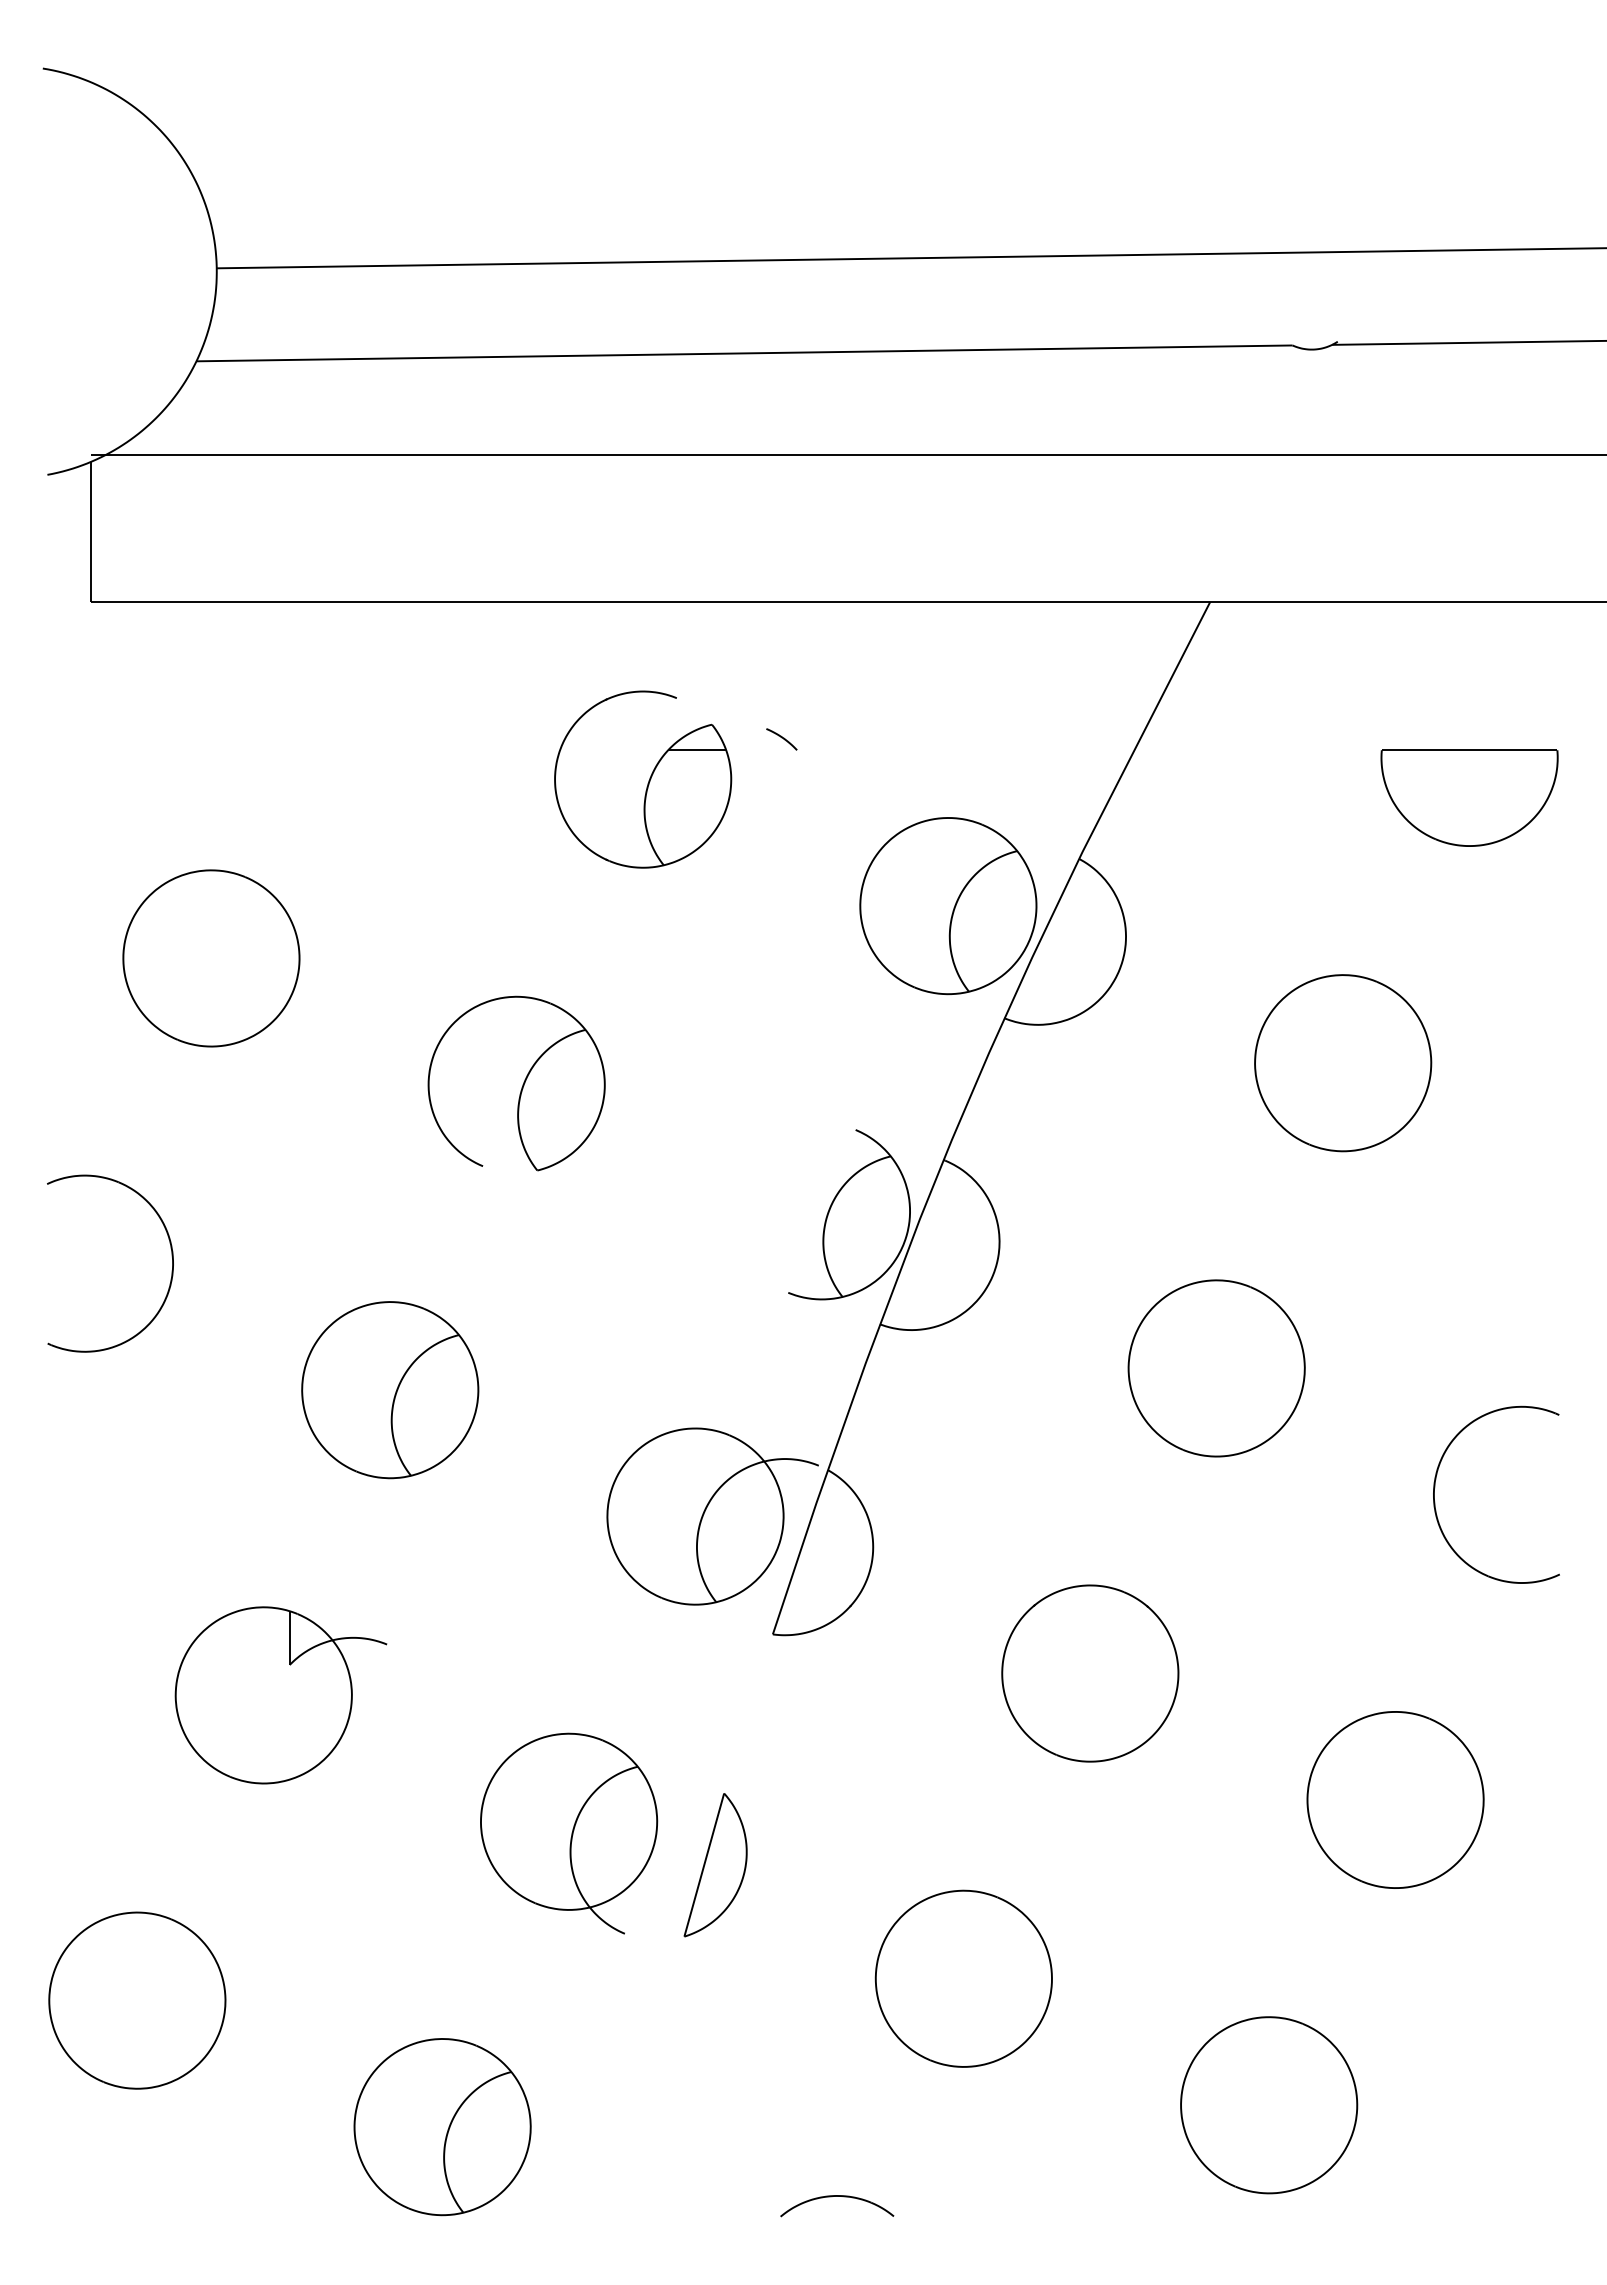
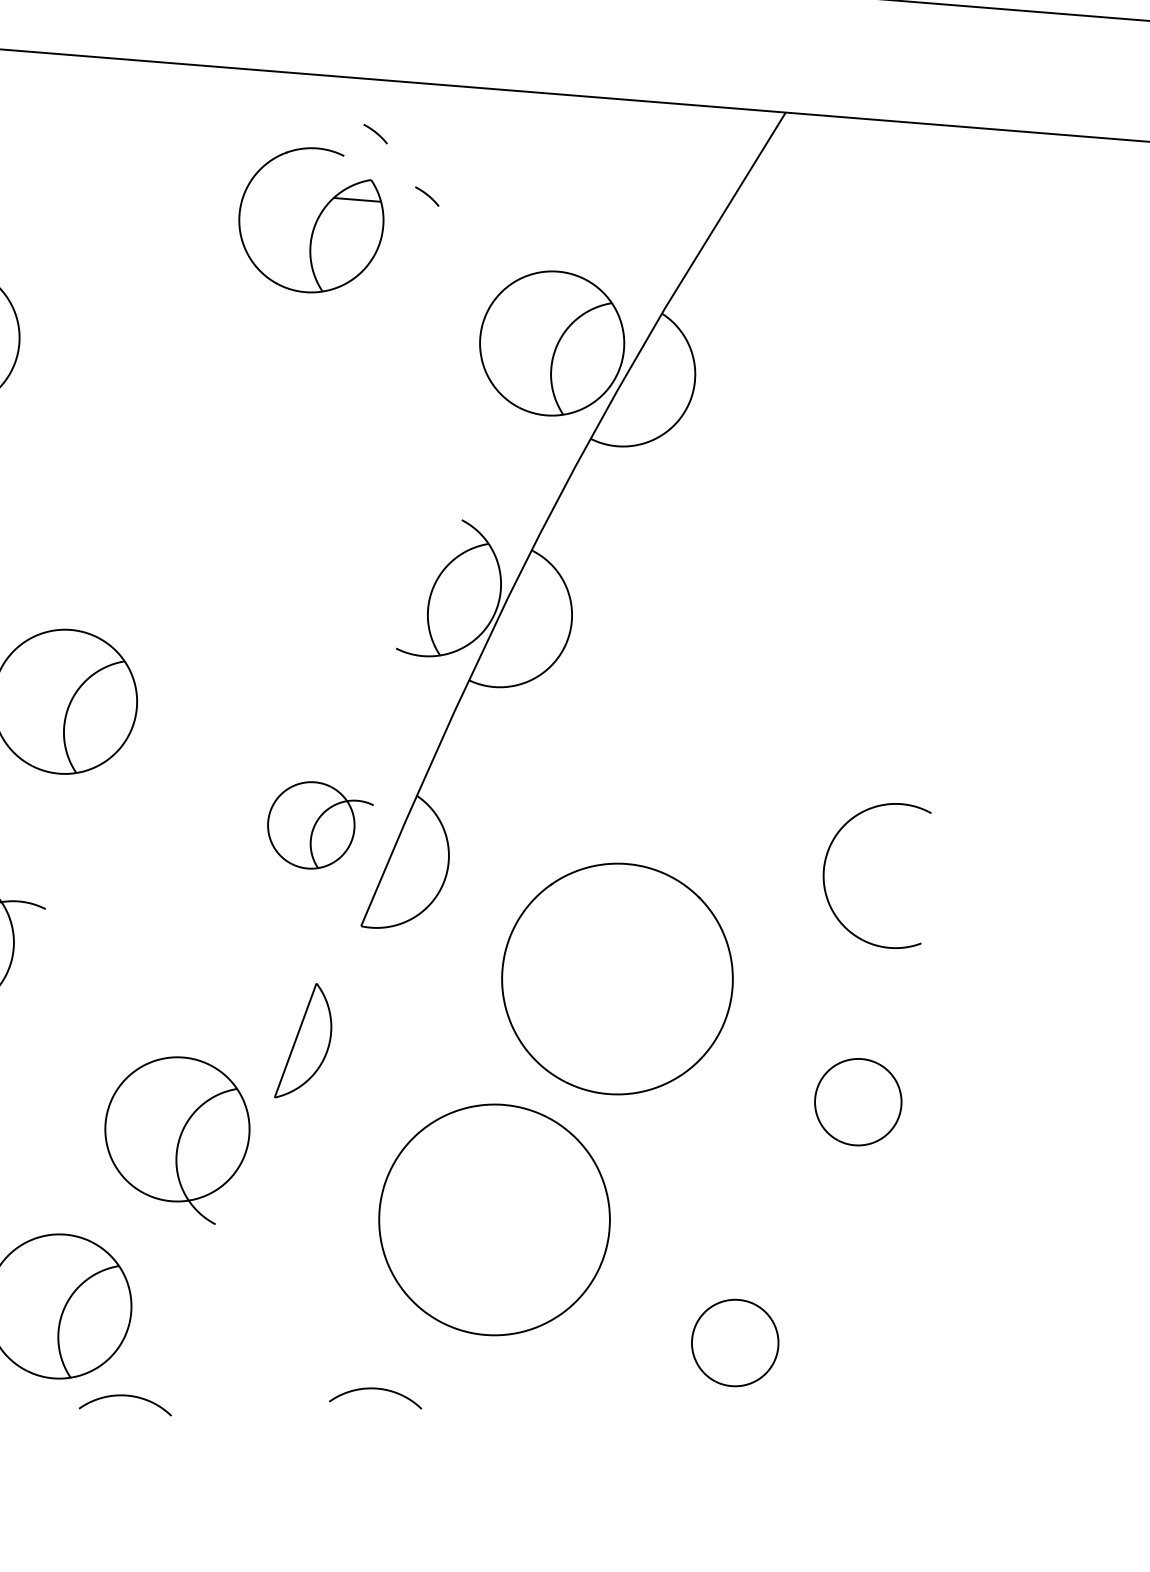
curve: (712, 667) -> (375, 133), added
part: (1469, 797) -> (984, 289), removed
part: (1343, 1063) -> (864, 497), removed
part: (522, 1084) -> (192, 461), removed
part: (1216, 1368) -> (740, 738), removed
part: (1435, 1487) -> (825, 864), moved
part: (712, 1516) -> (319, 826), size x0.6
part: (1090, 1673) -> (617, 978), size x1.6
part: (1395, 1799) -> (858, 1101), size x0.6
part: (569, 1833) -> (177, 1138), moved
part: (715, 1865) -> (304, 1041), moved
part: (963, 1978) -> (494, 1219), size x1.6
part: (1269, 2105) -> (735, 1343), size x0.6
part: (533, 2229) -> (126, 1396), added

